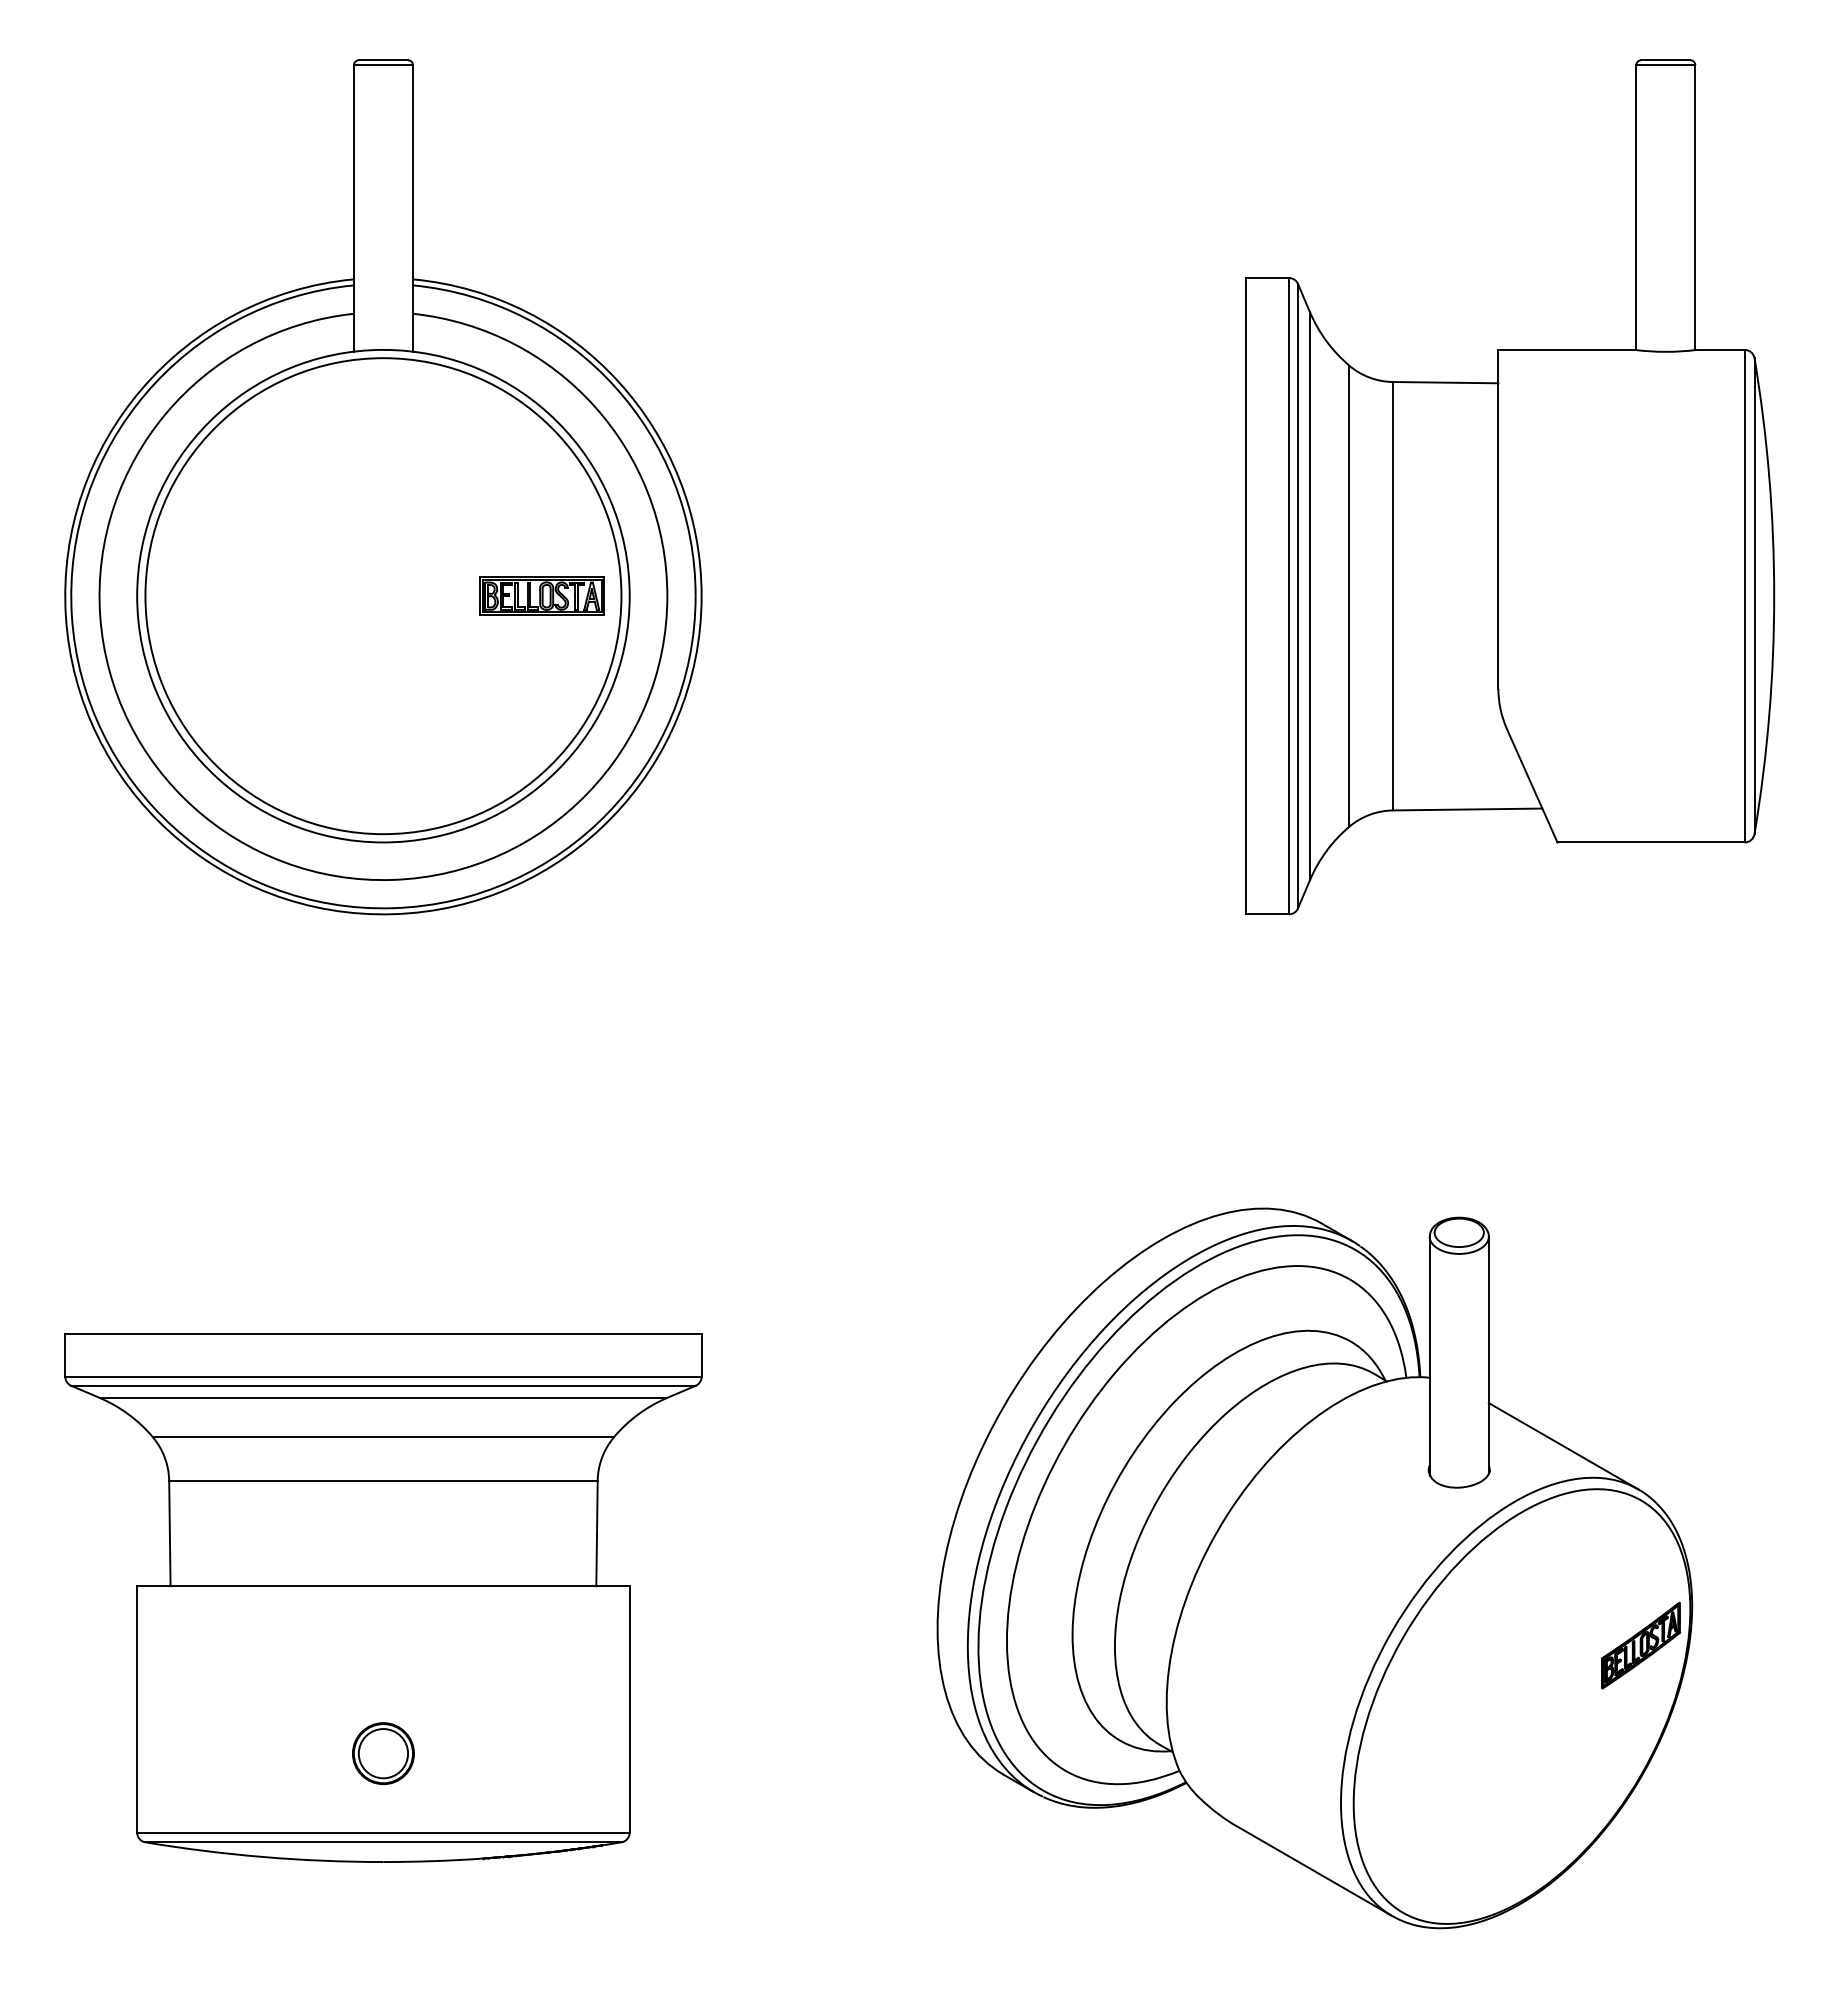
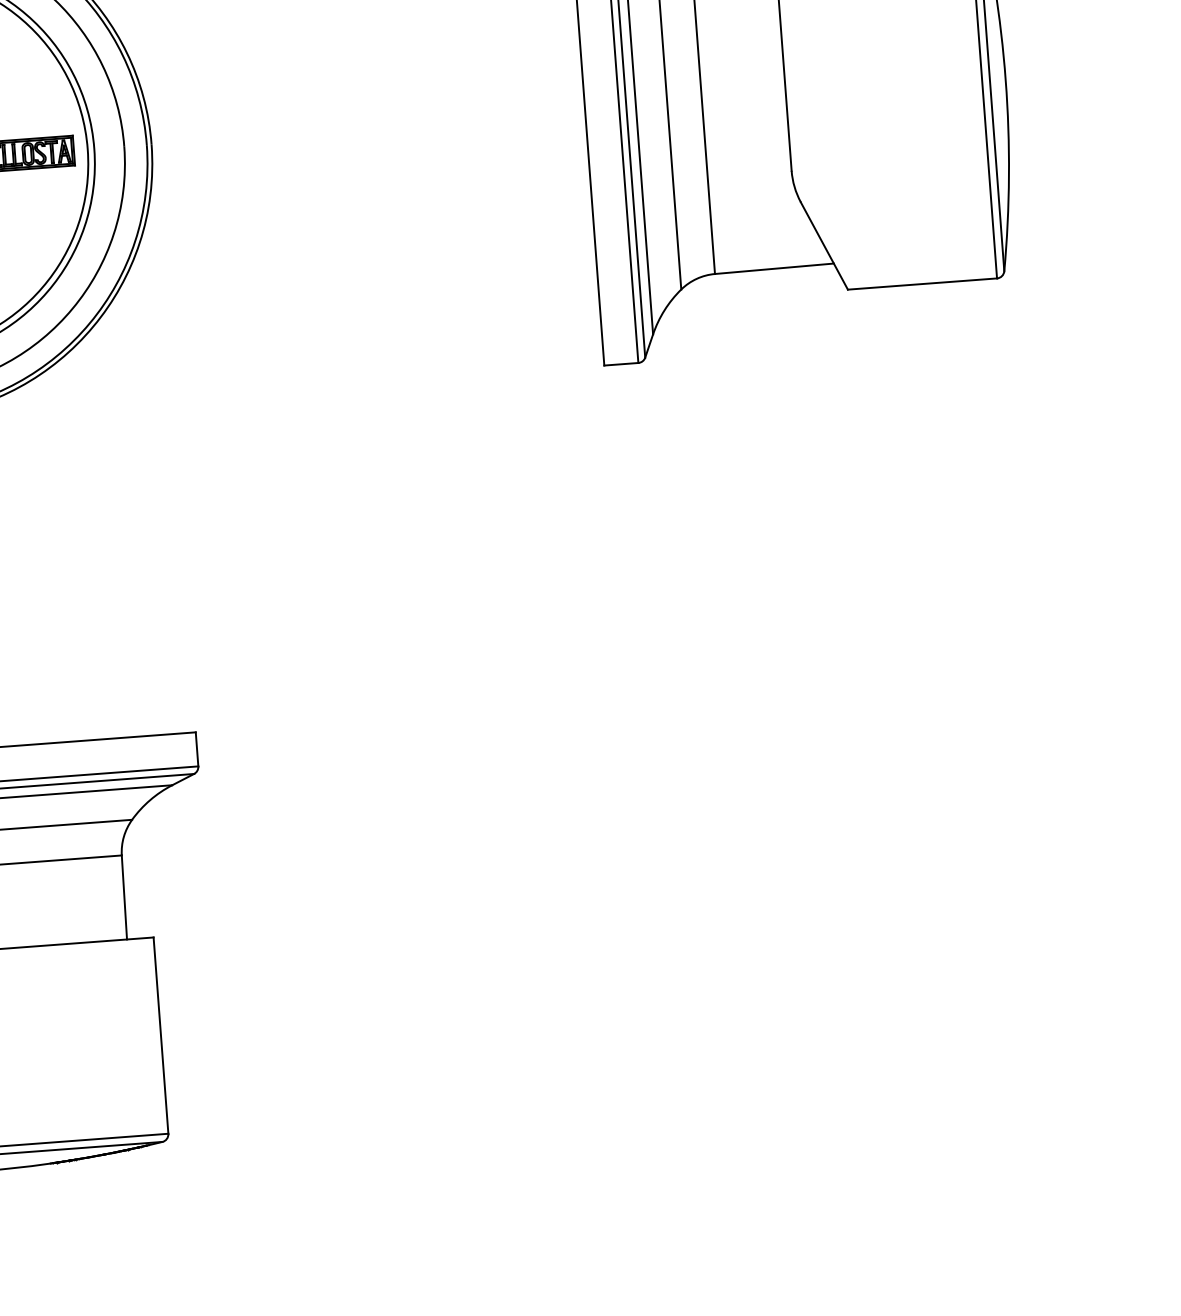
part: (1314, 1568) -> (697, 882), removed

